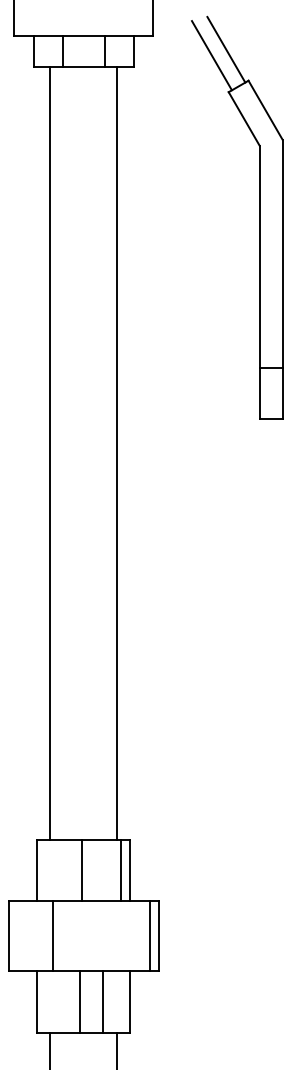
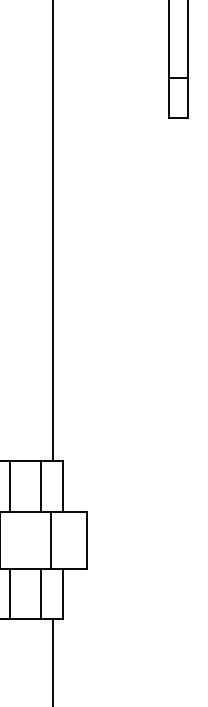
line: (81, 870) -> (9, 486), moved
line: (121, 870) -> (41, 486), moved
line: (150, 936) -> (51, 540), moved
line: (79, 1001) -> (9, 593), moved

